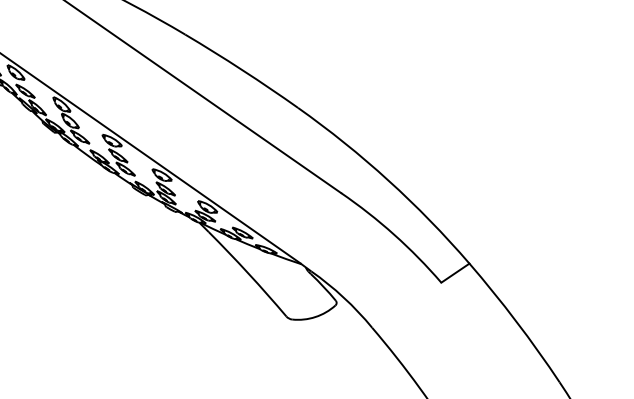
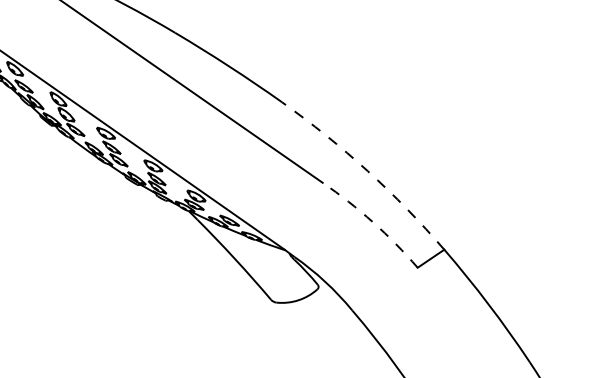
arc: (388, 181) -> (367, 171), solid -> dashed
arc: (393, 234) -> (372, 222), solid -> dashed

